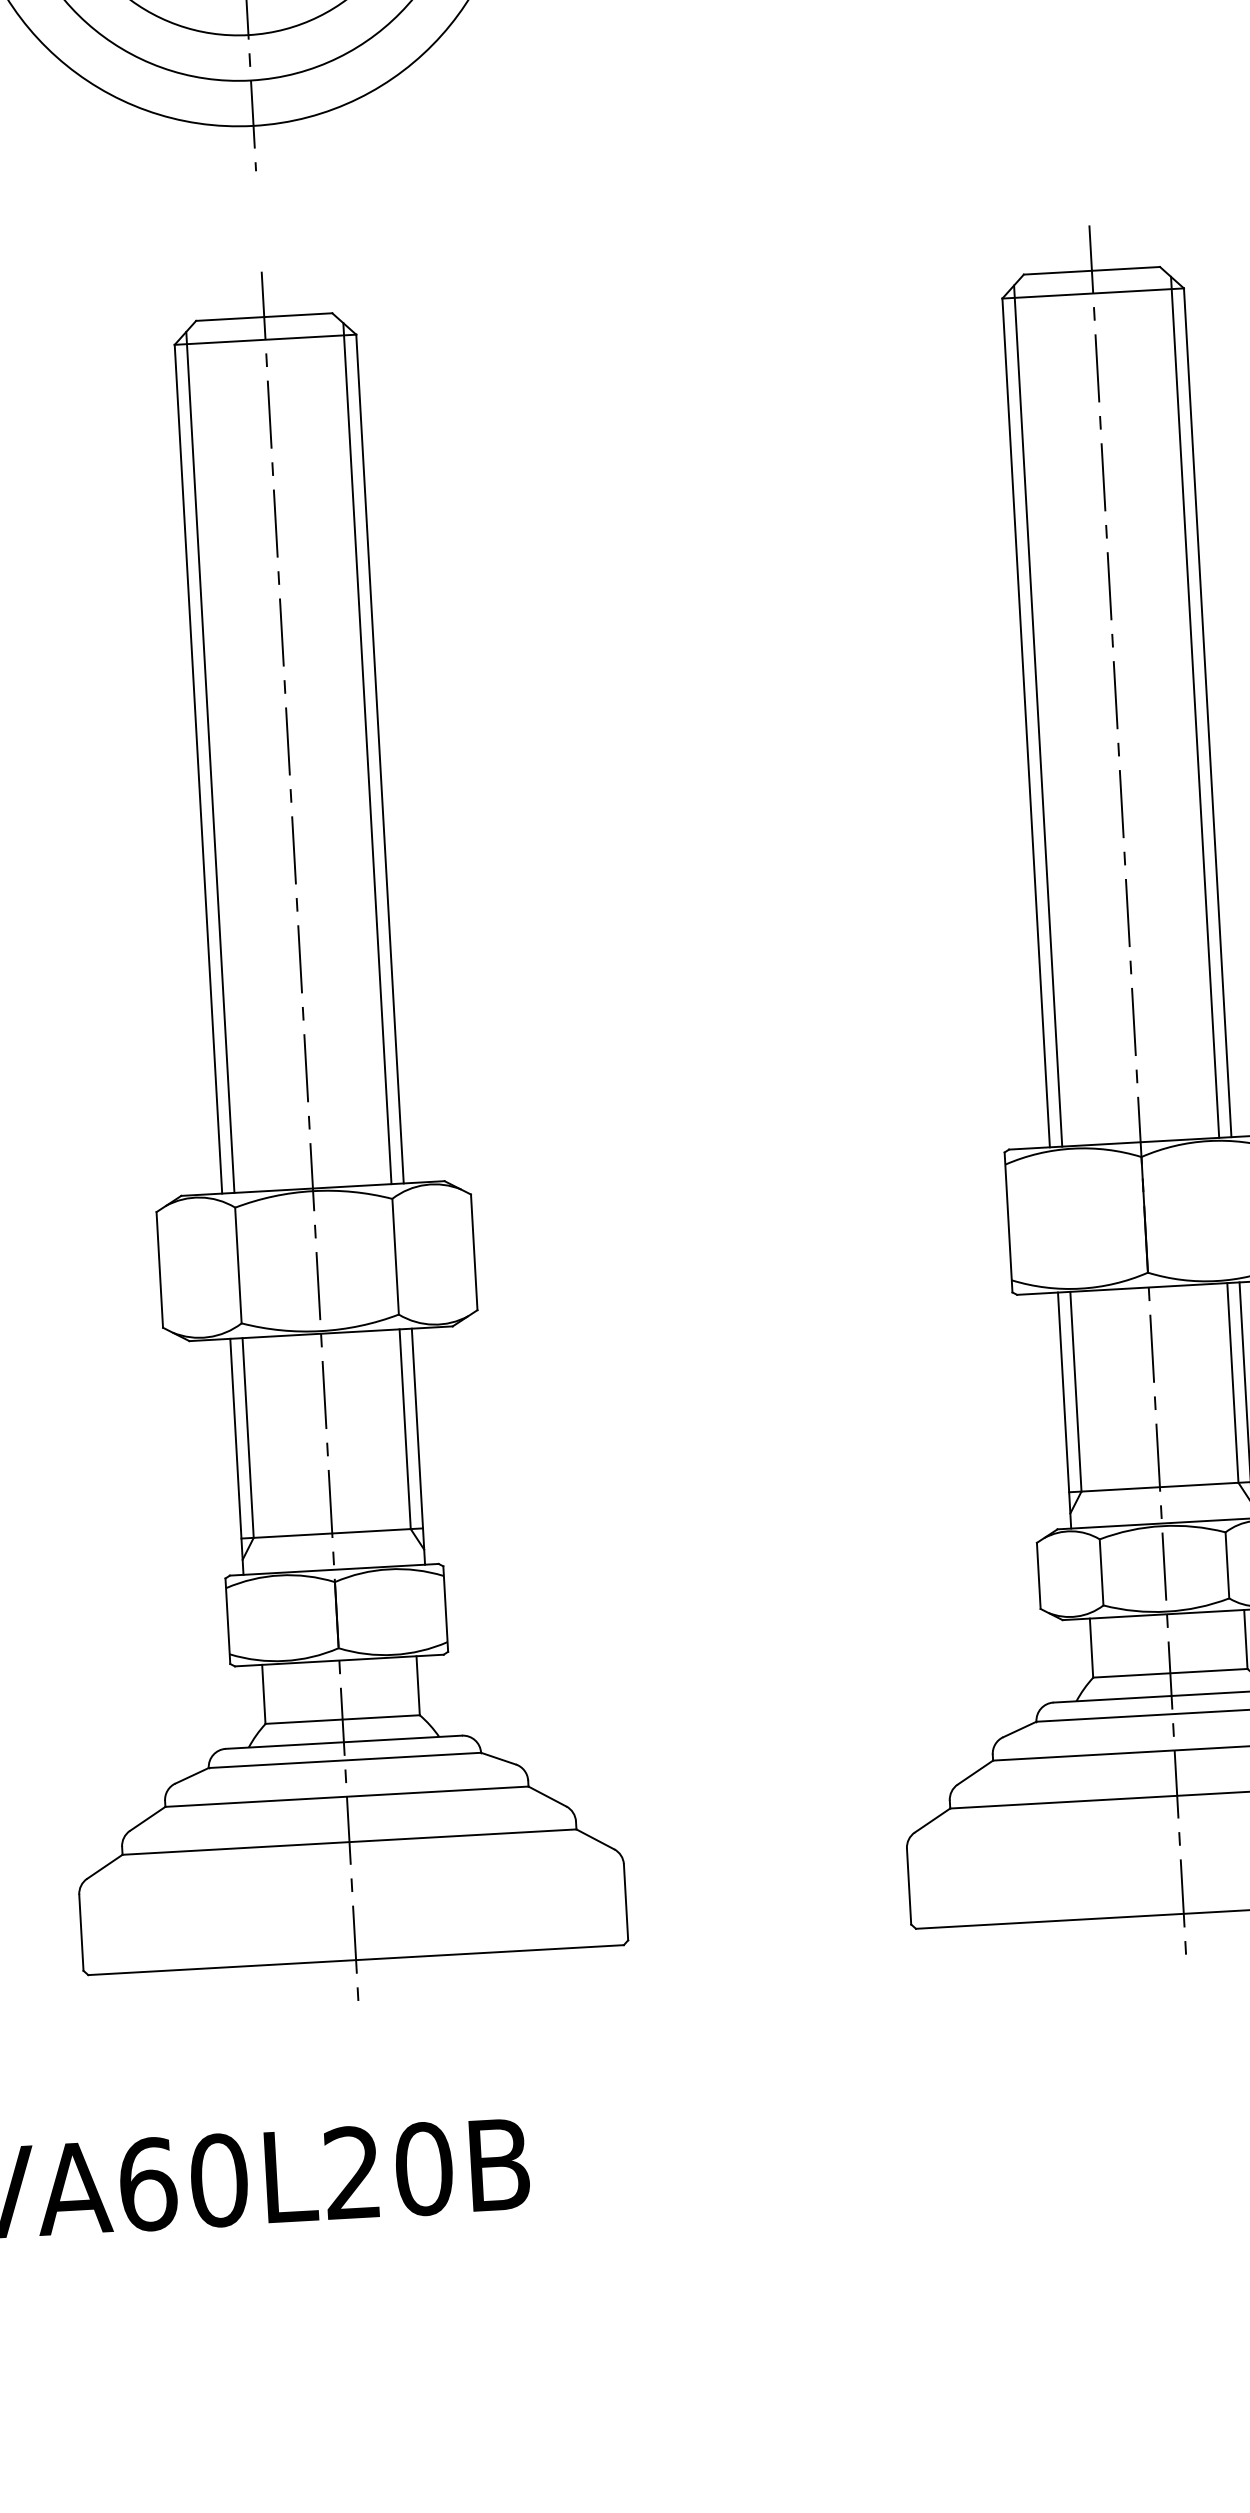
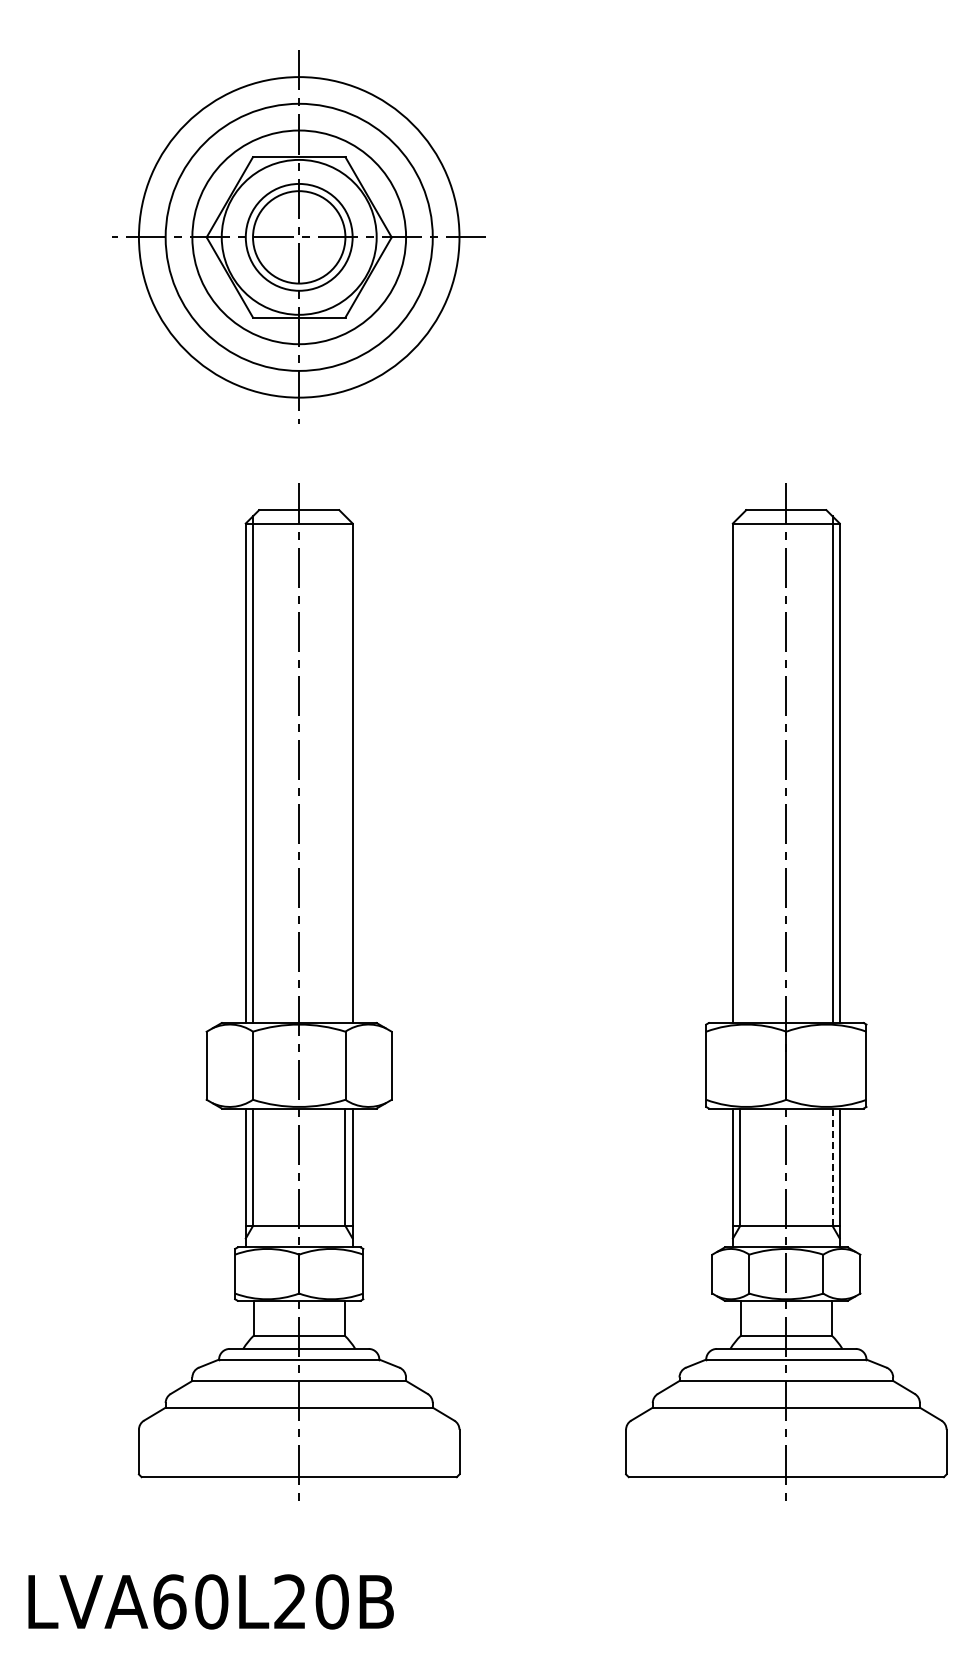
line: (1038, 715) -> (740, 769), removed
line: (367, 753) -> (345, 769), removed
line: (1232, 1383) -> (832, 1167), solid -> dashed

